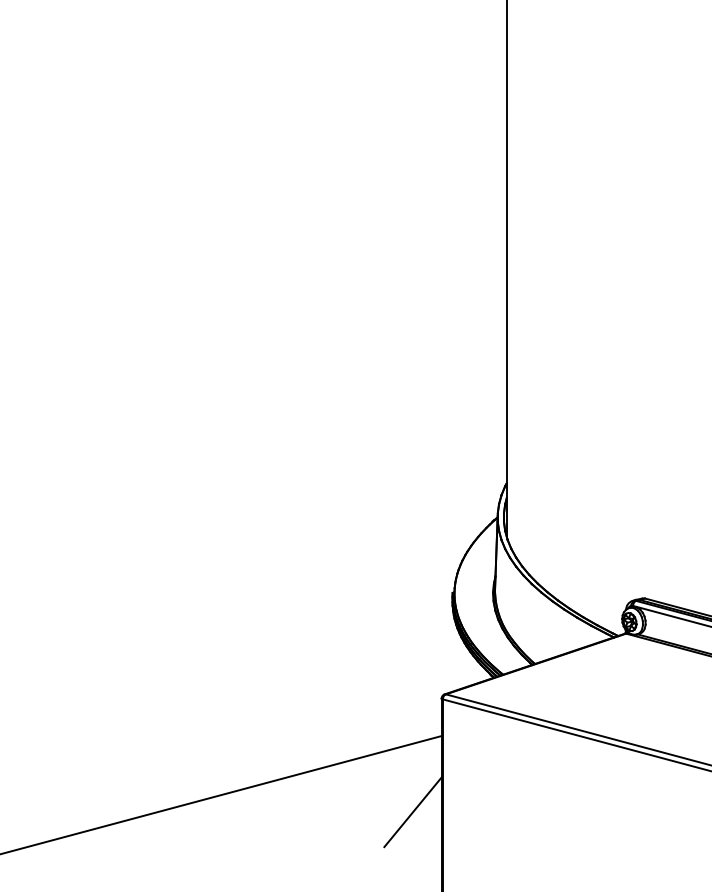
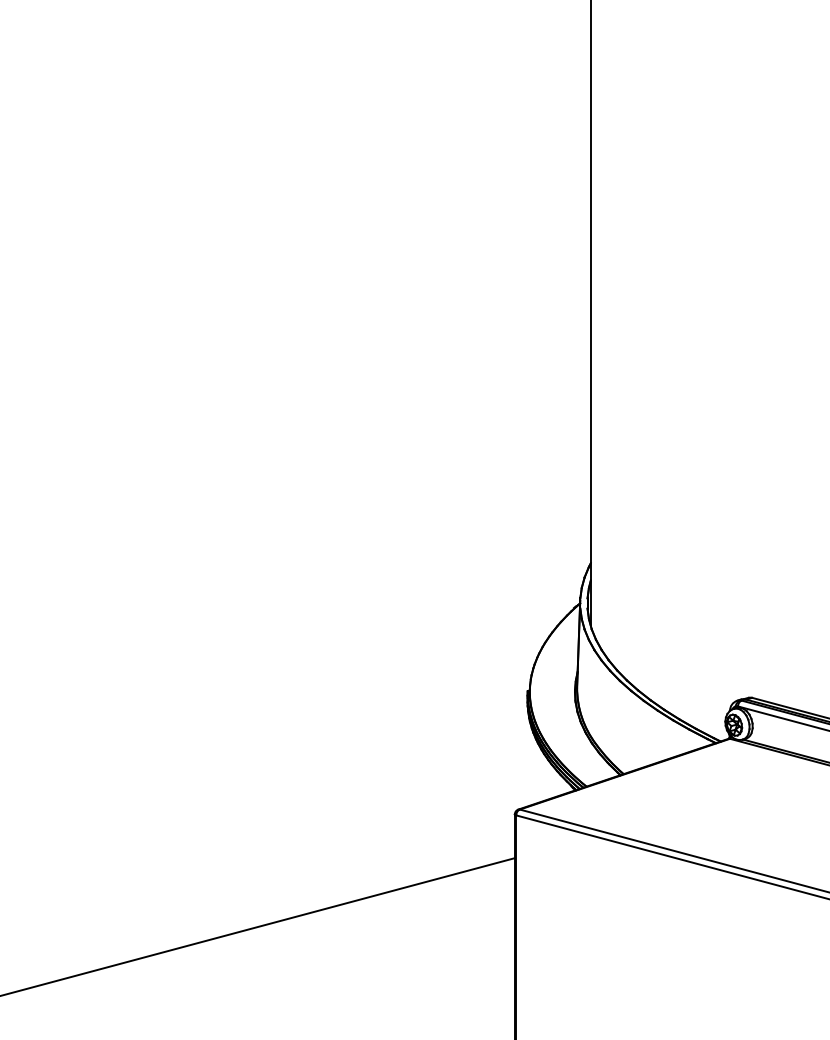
line: (412, 812) -> (480, 947), removed

